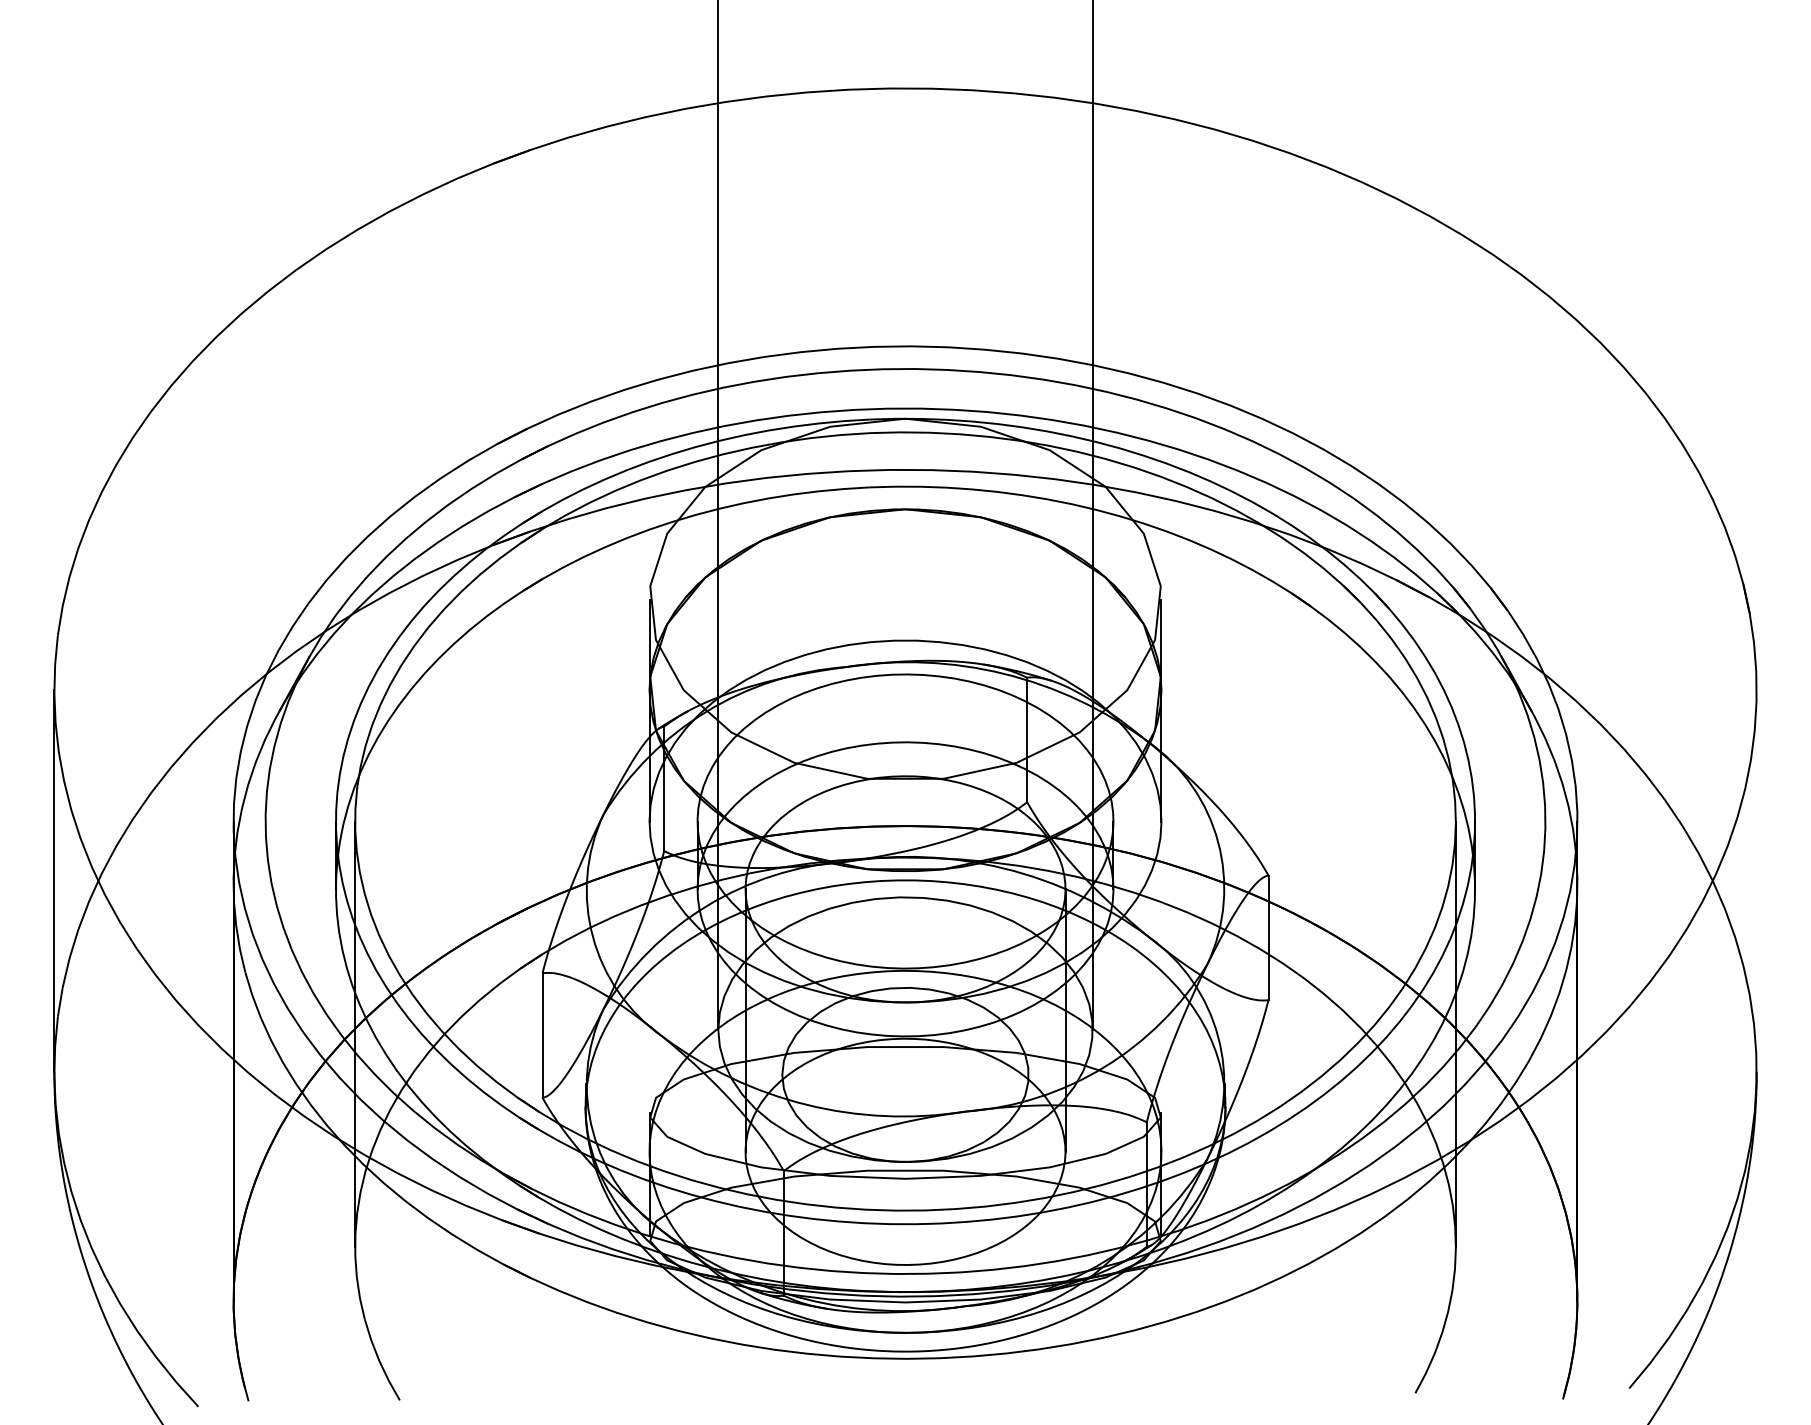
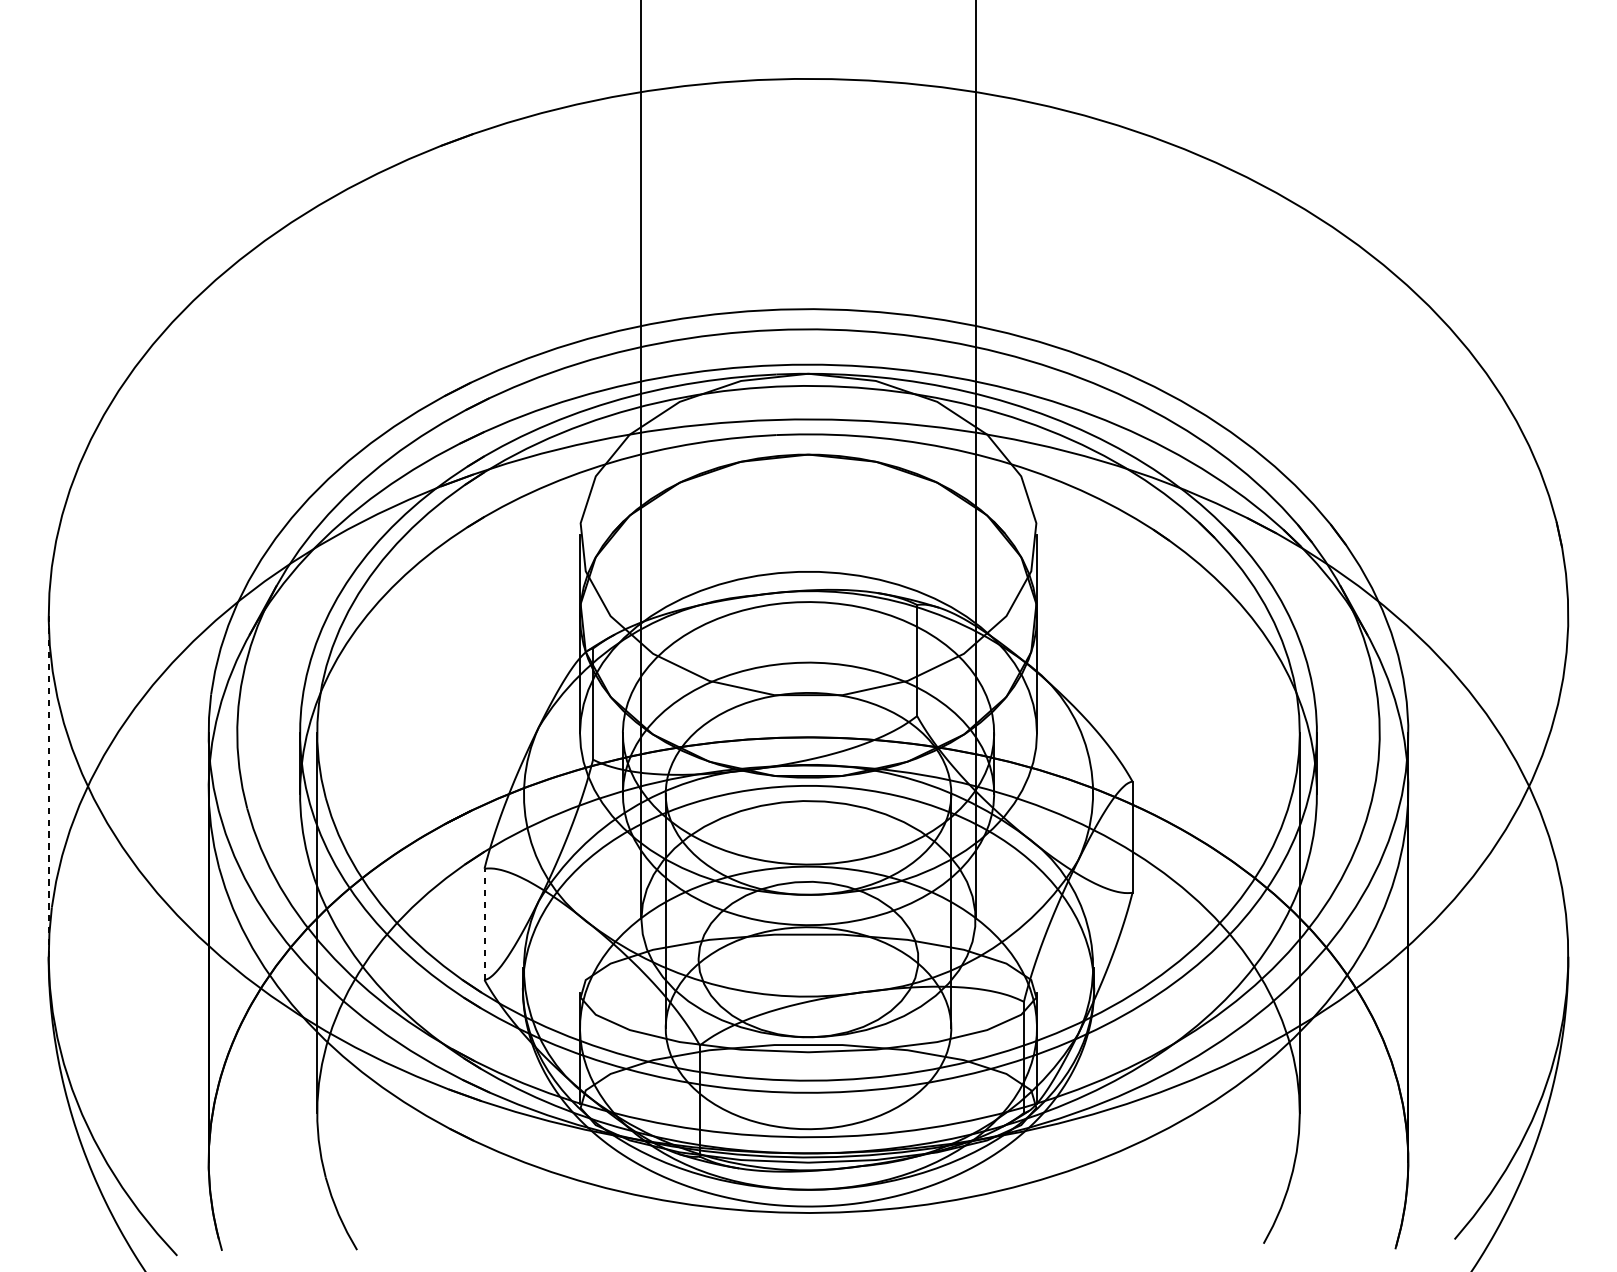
line: (54, 880) -> (48, 785), solid -> dashed
line: (542, 1035) -> (484, 924), solid -> dashed

